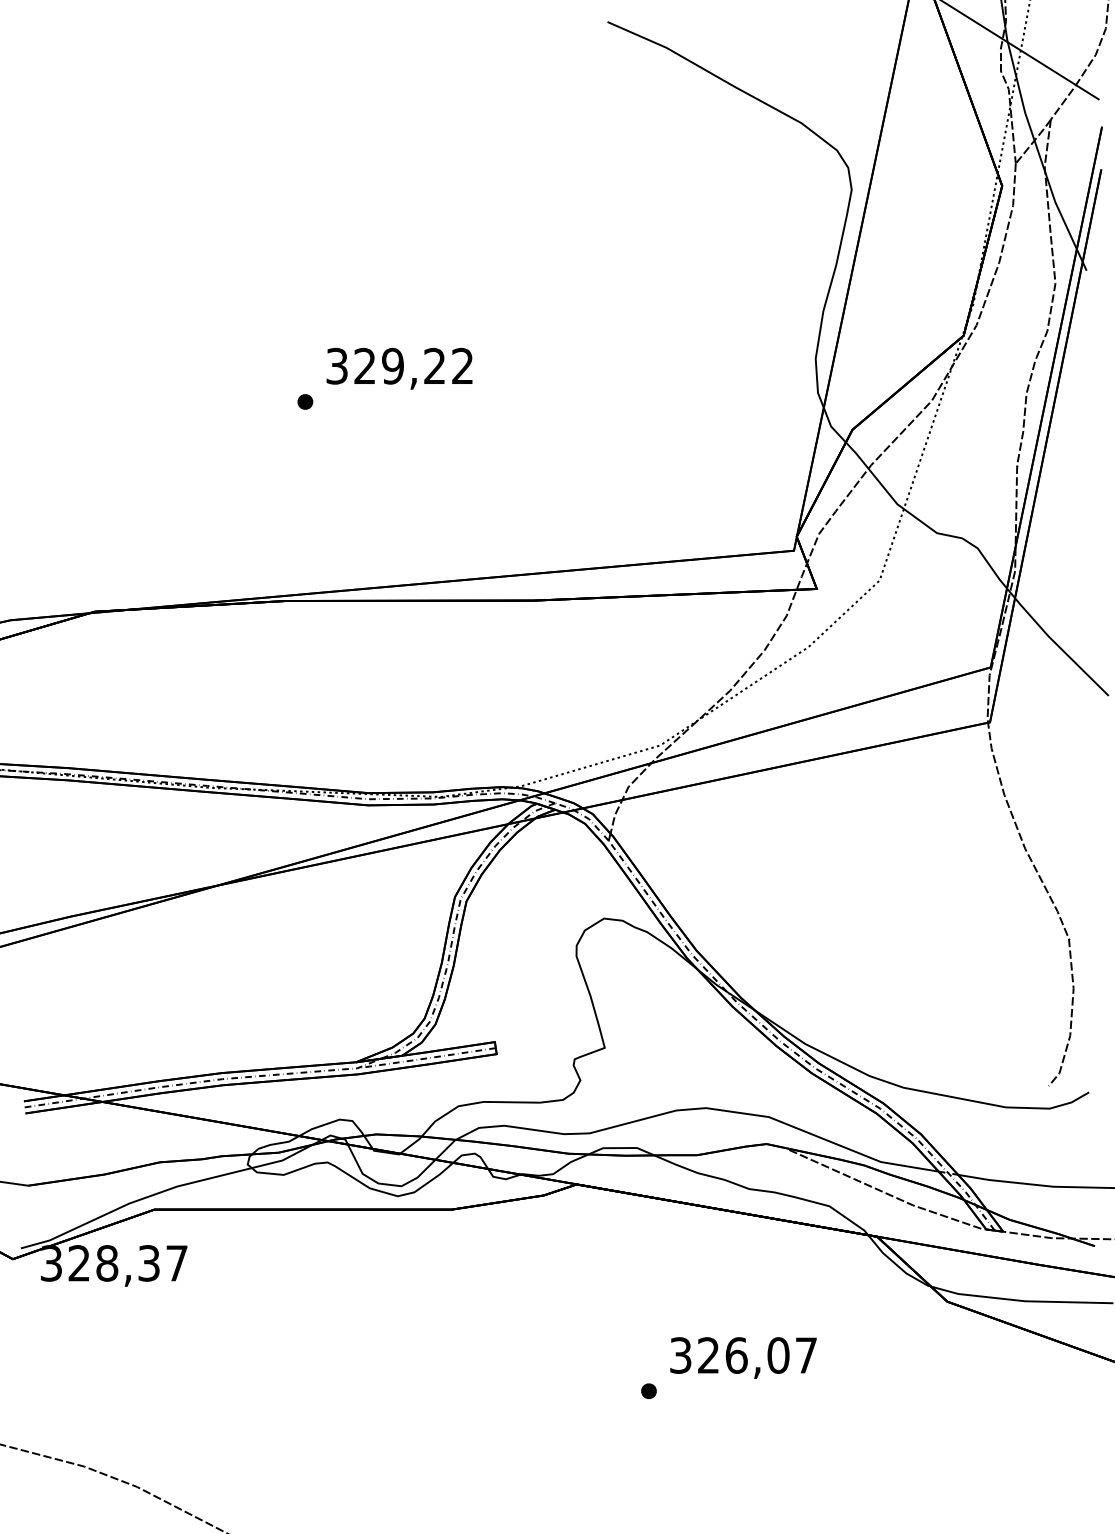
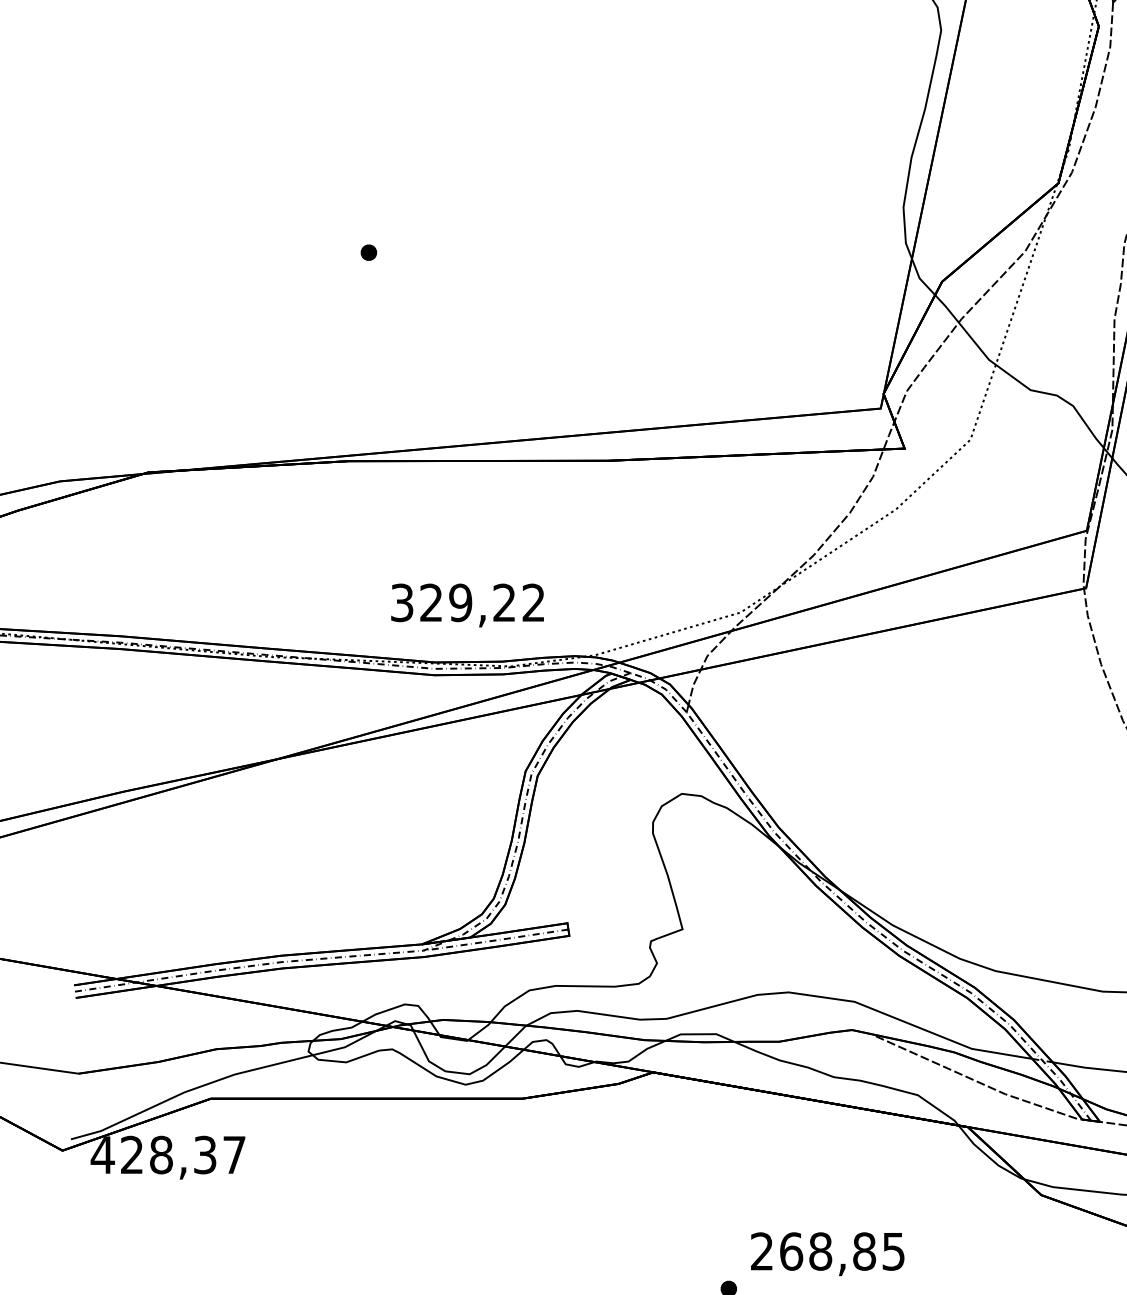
text: (399, 368) -> (467, 605), moved
text: (50, 1263) -> (101, 1155), 328,37 -> 428,37
text: (743, 1355) -> (827, 1251), 326,07 -> 268,85

